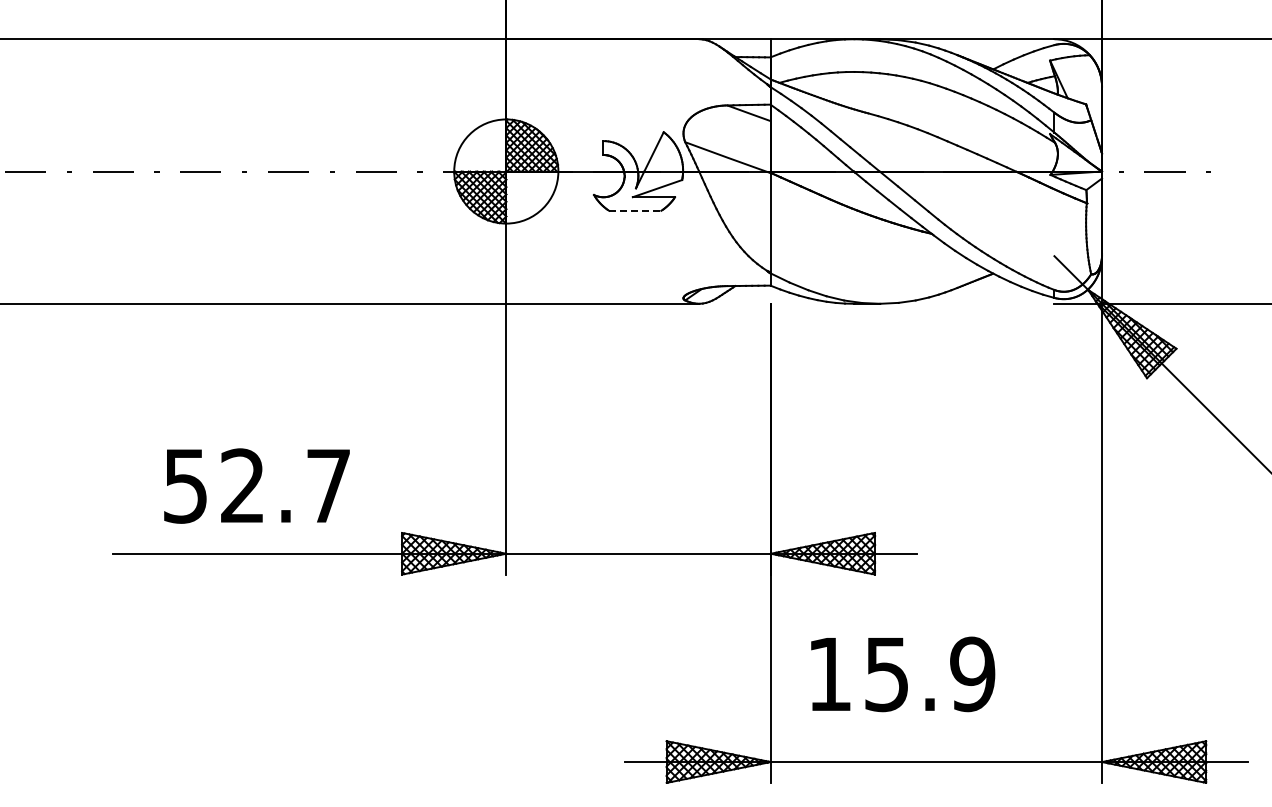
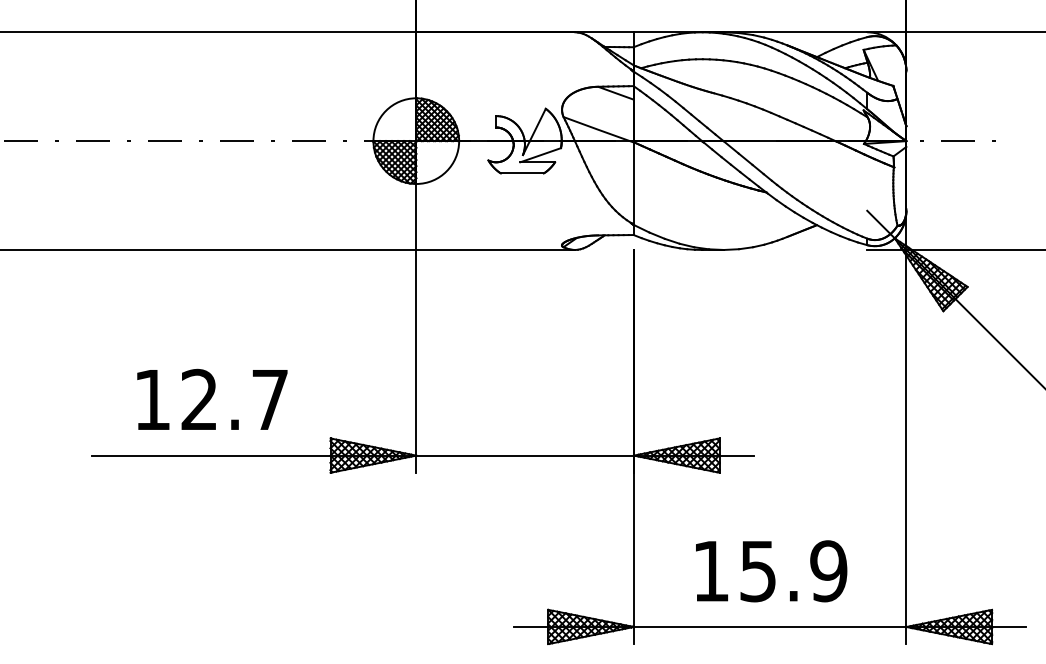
line: (635, 210) -> (522, 173), dashed -> solid
text: (185, 486) -> (152, 400), 52.7 -> 12.7
text: (903, 674) -> (771, 571), moved

